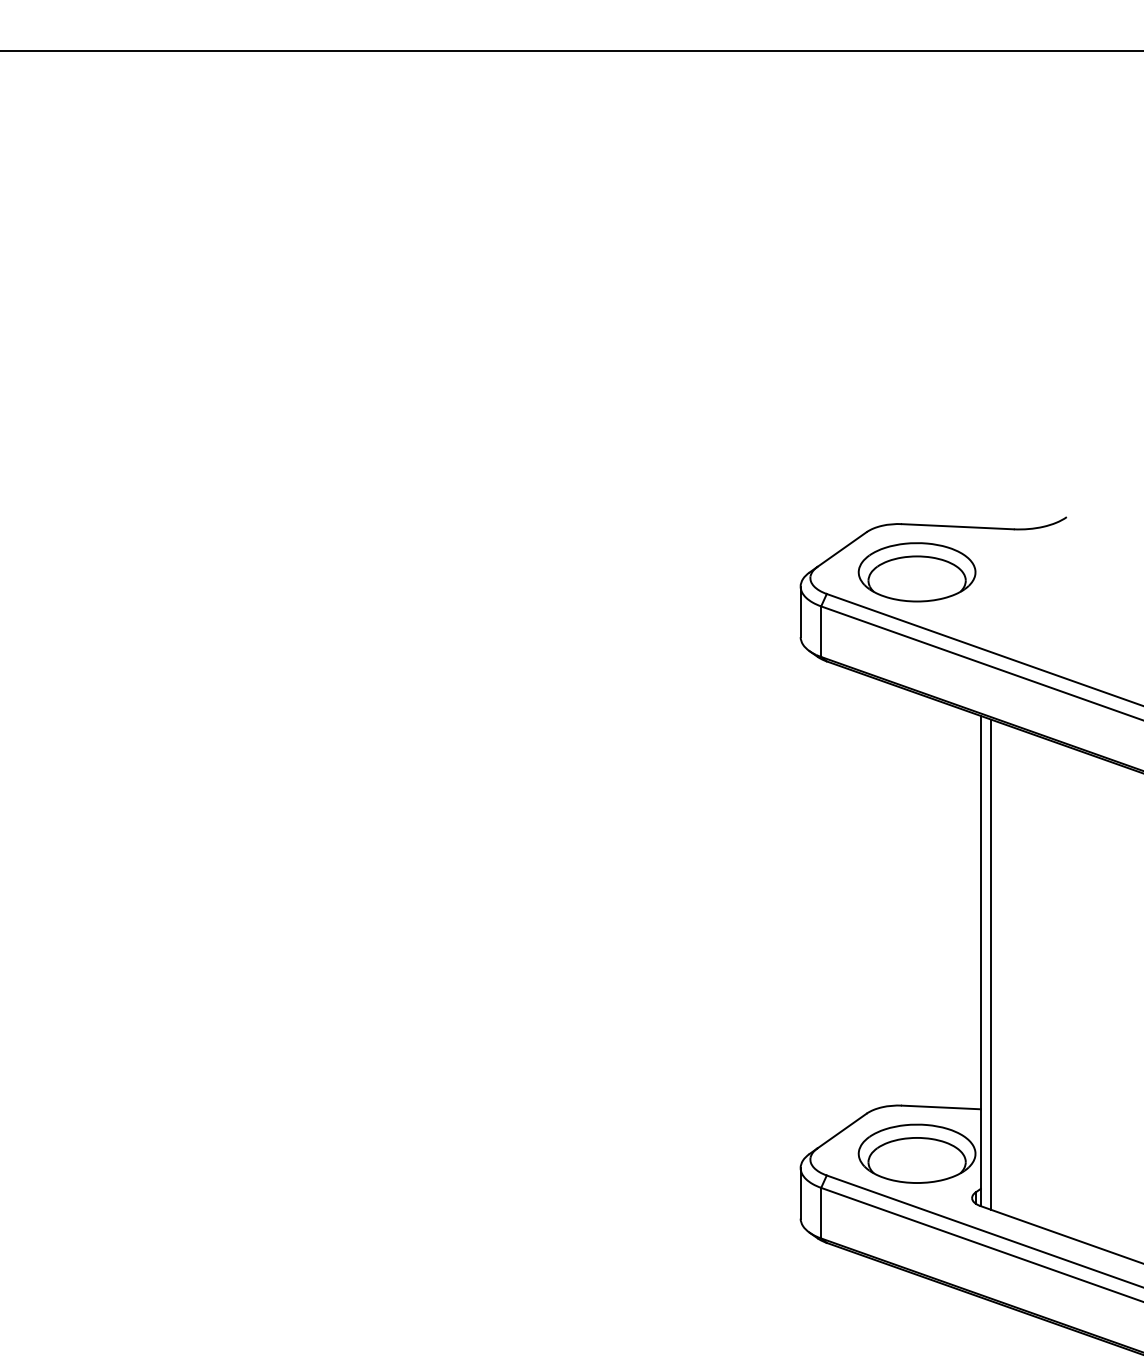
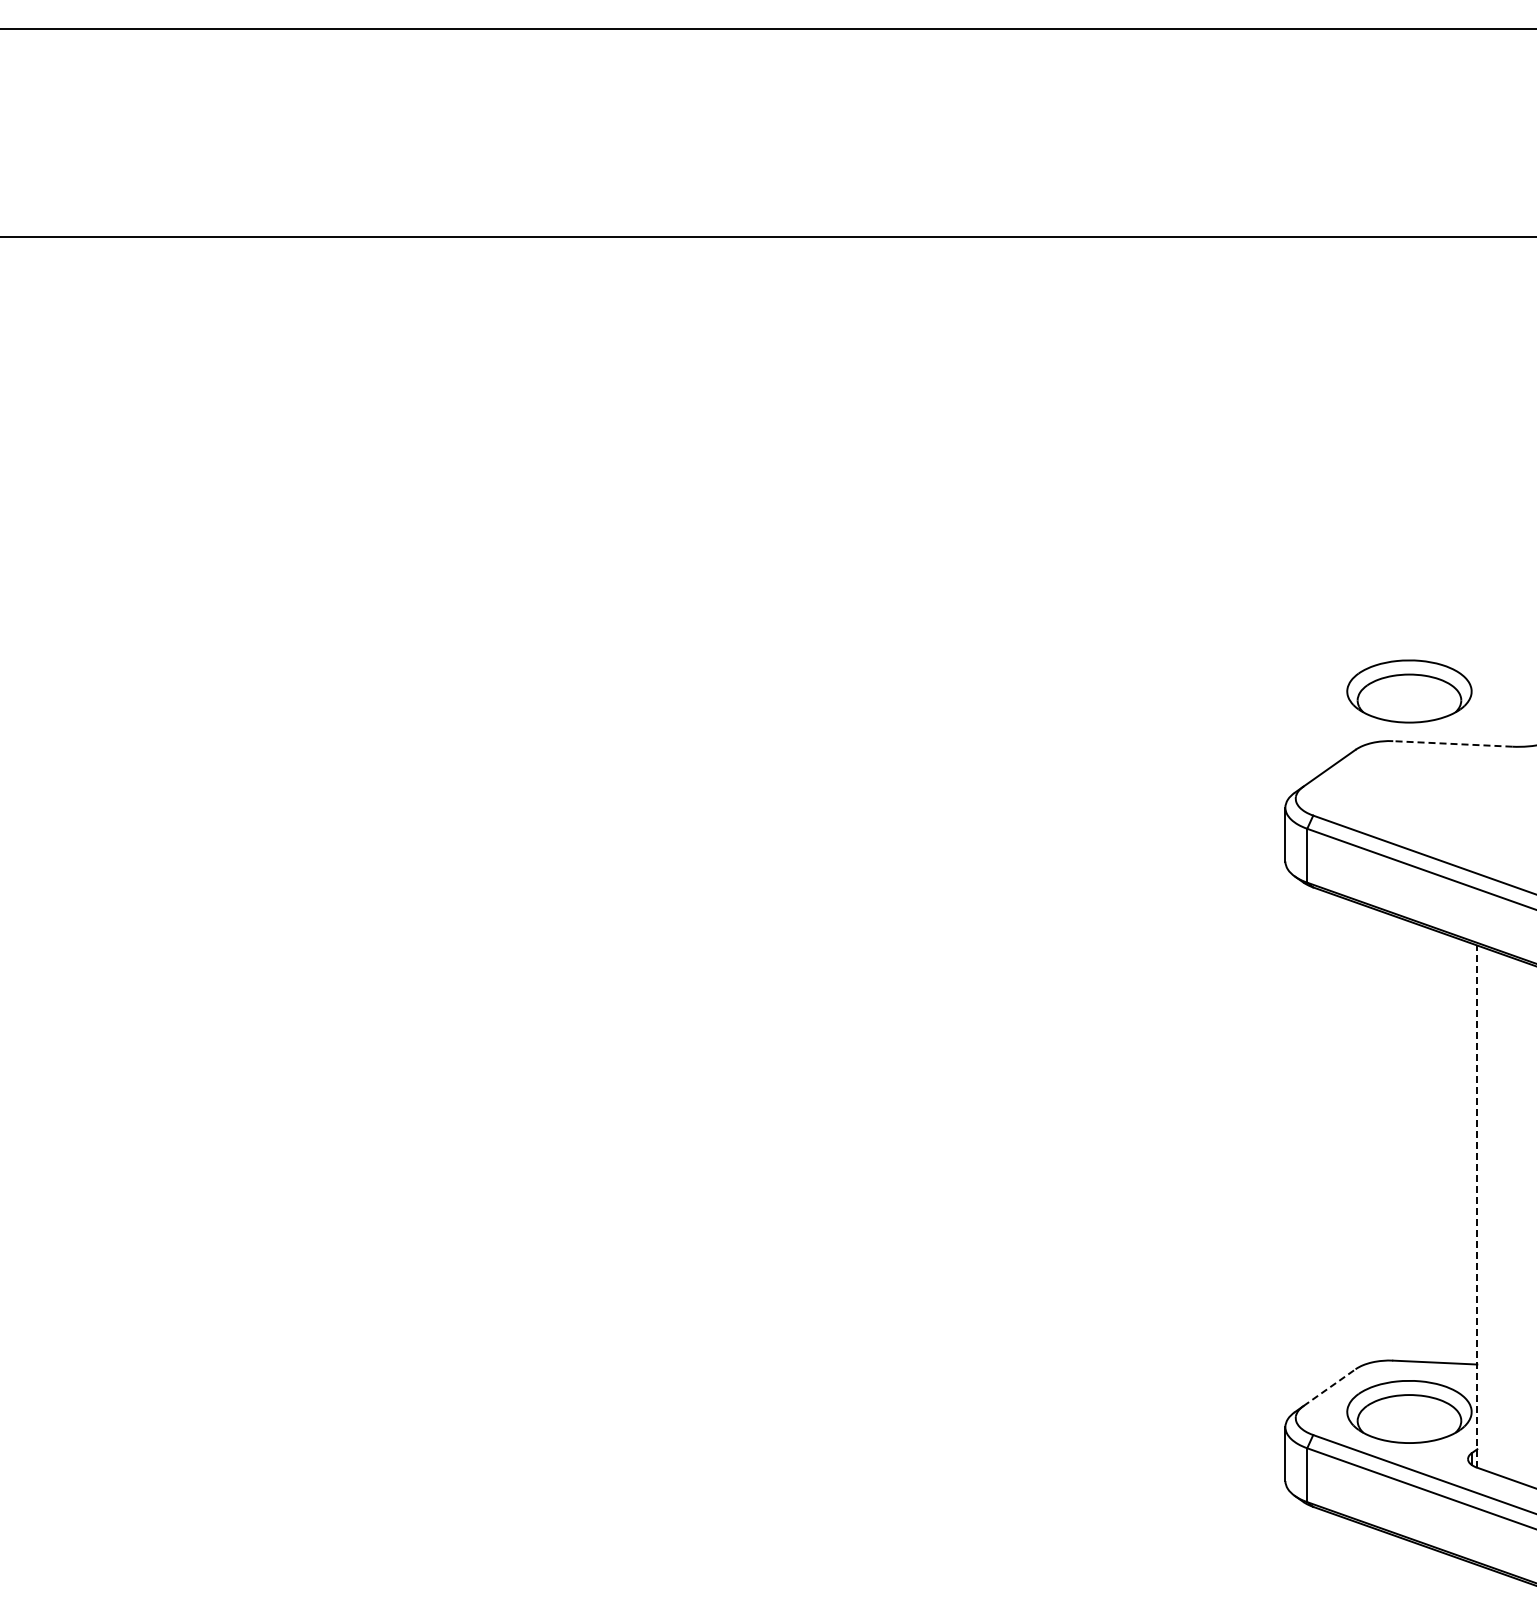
line: (957, 526) -> (1452, 743), solid -> dashed
part: (917, 572) -> (1409, 691), moved
line: (980, 960) -> (1477, 1206), solid -> dashed
line: (991, 964) -> (1488, 1210), removed
line: (842, 1130) -> (1329, 1387), solid -> dashed

